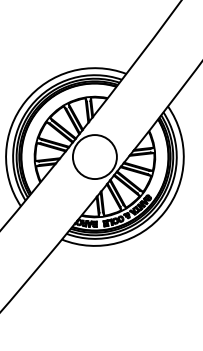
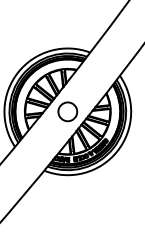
circle: (94, 157) -> (67, 112), size x0.6

